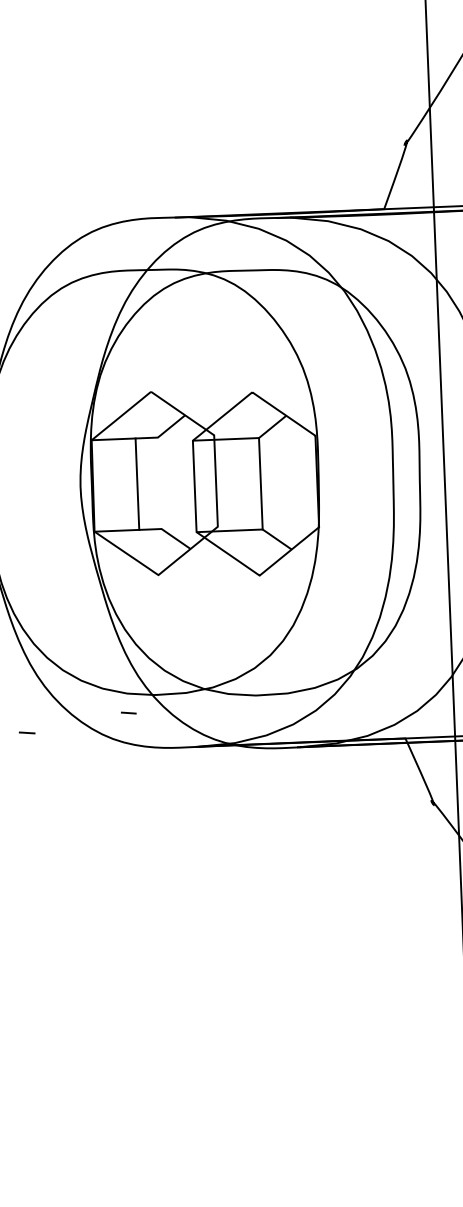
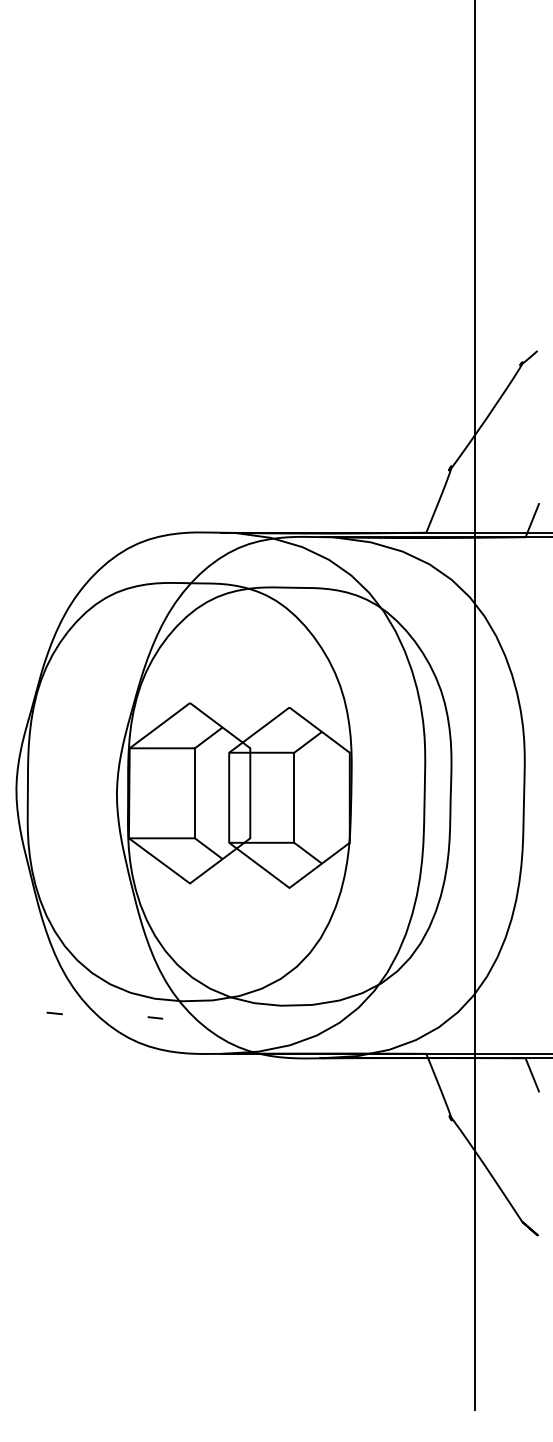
line: (136, 484) -> (194, 793), moved
line: (26, 733) -> (54, 1013), moved

